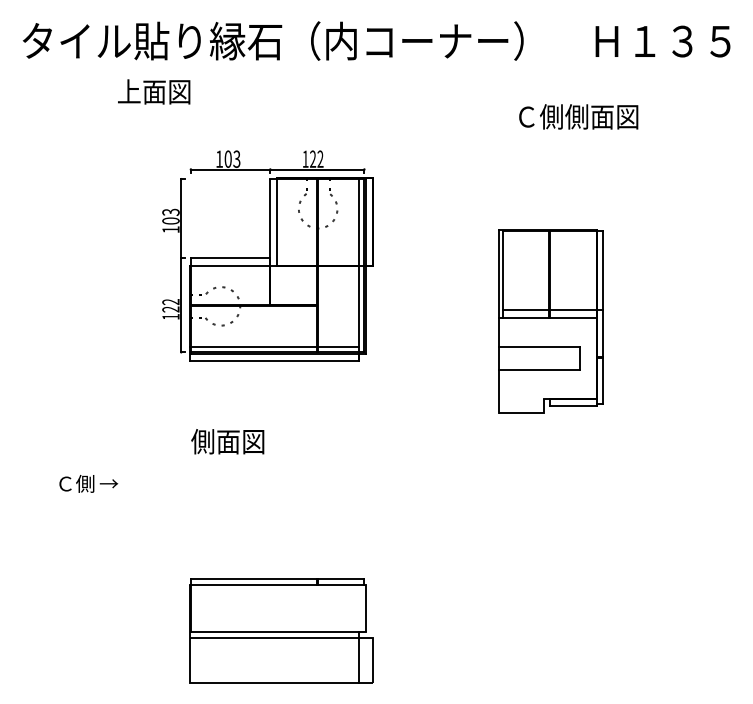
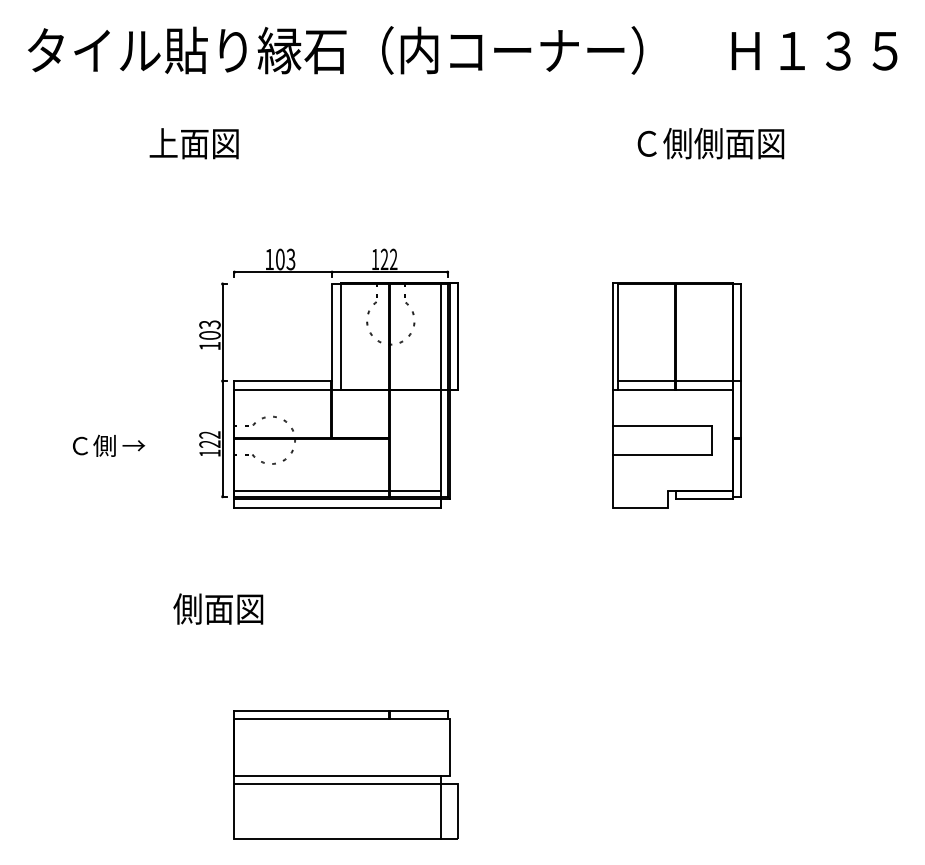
text: (154, 91) -> (194, 143), moved
part: (267, 255) -> (328, 377), moved
text: (227, 441) -> (217, 608), moved
text: (88, 483) -> (108, 445), moved

